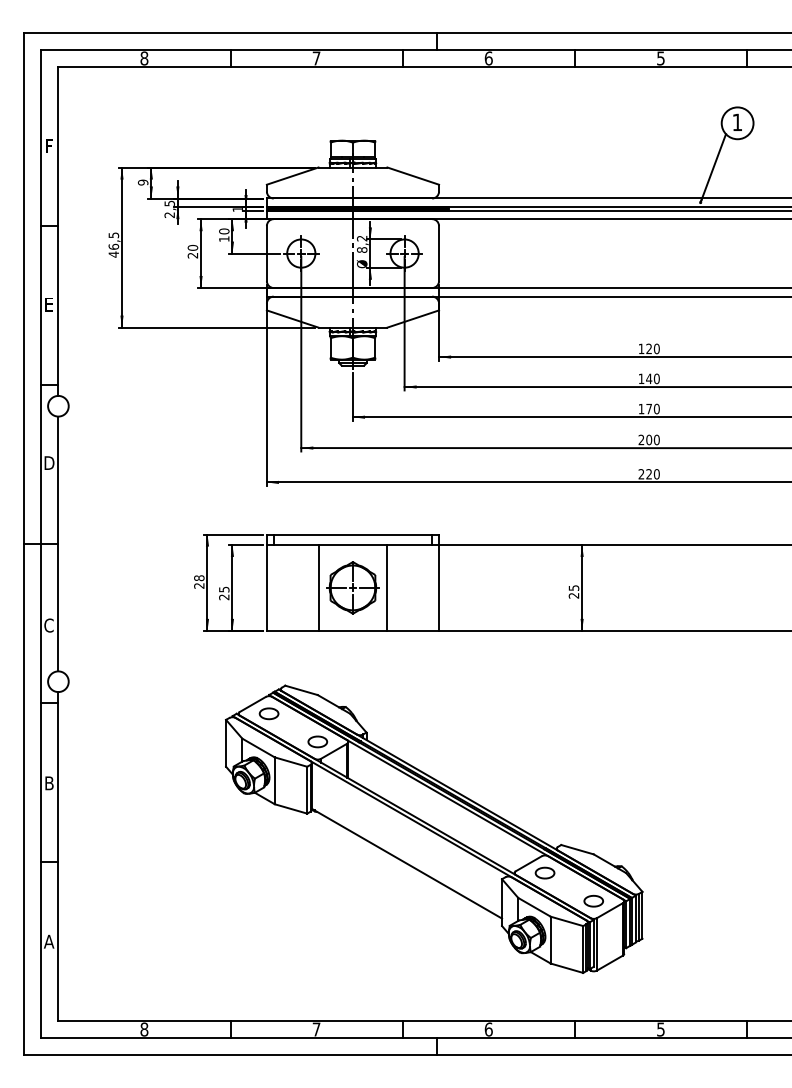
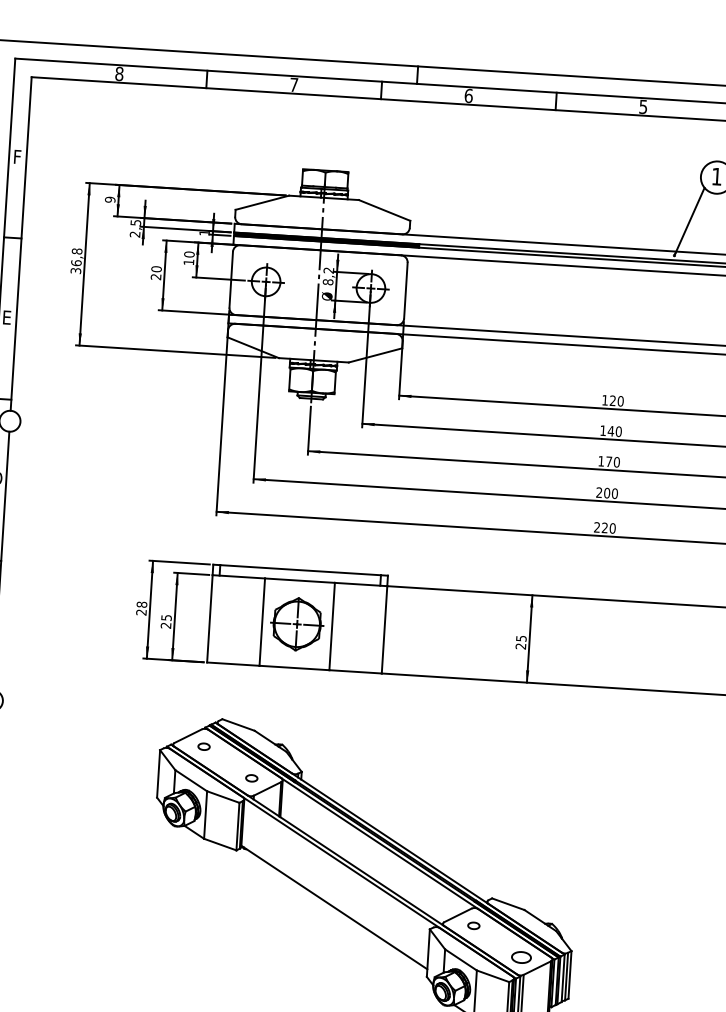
text: (113, 244) -> (76, 260), 46,5 -> 36,8
part: (268, 713) -> (203, 746), size x0.6
part: (317, 741) -> (251, 777), size x0.6
part: (544, 872) -> (473, 925), size x0.6

